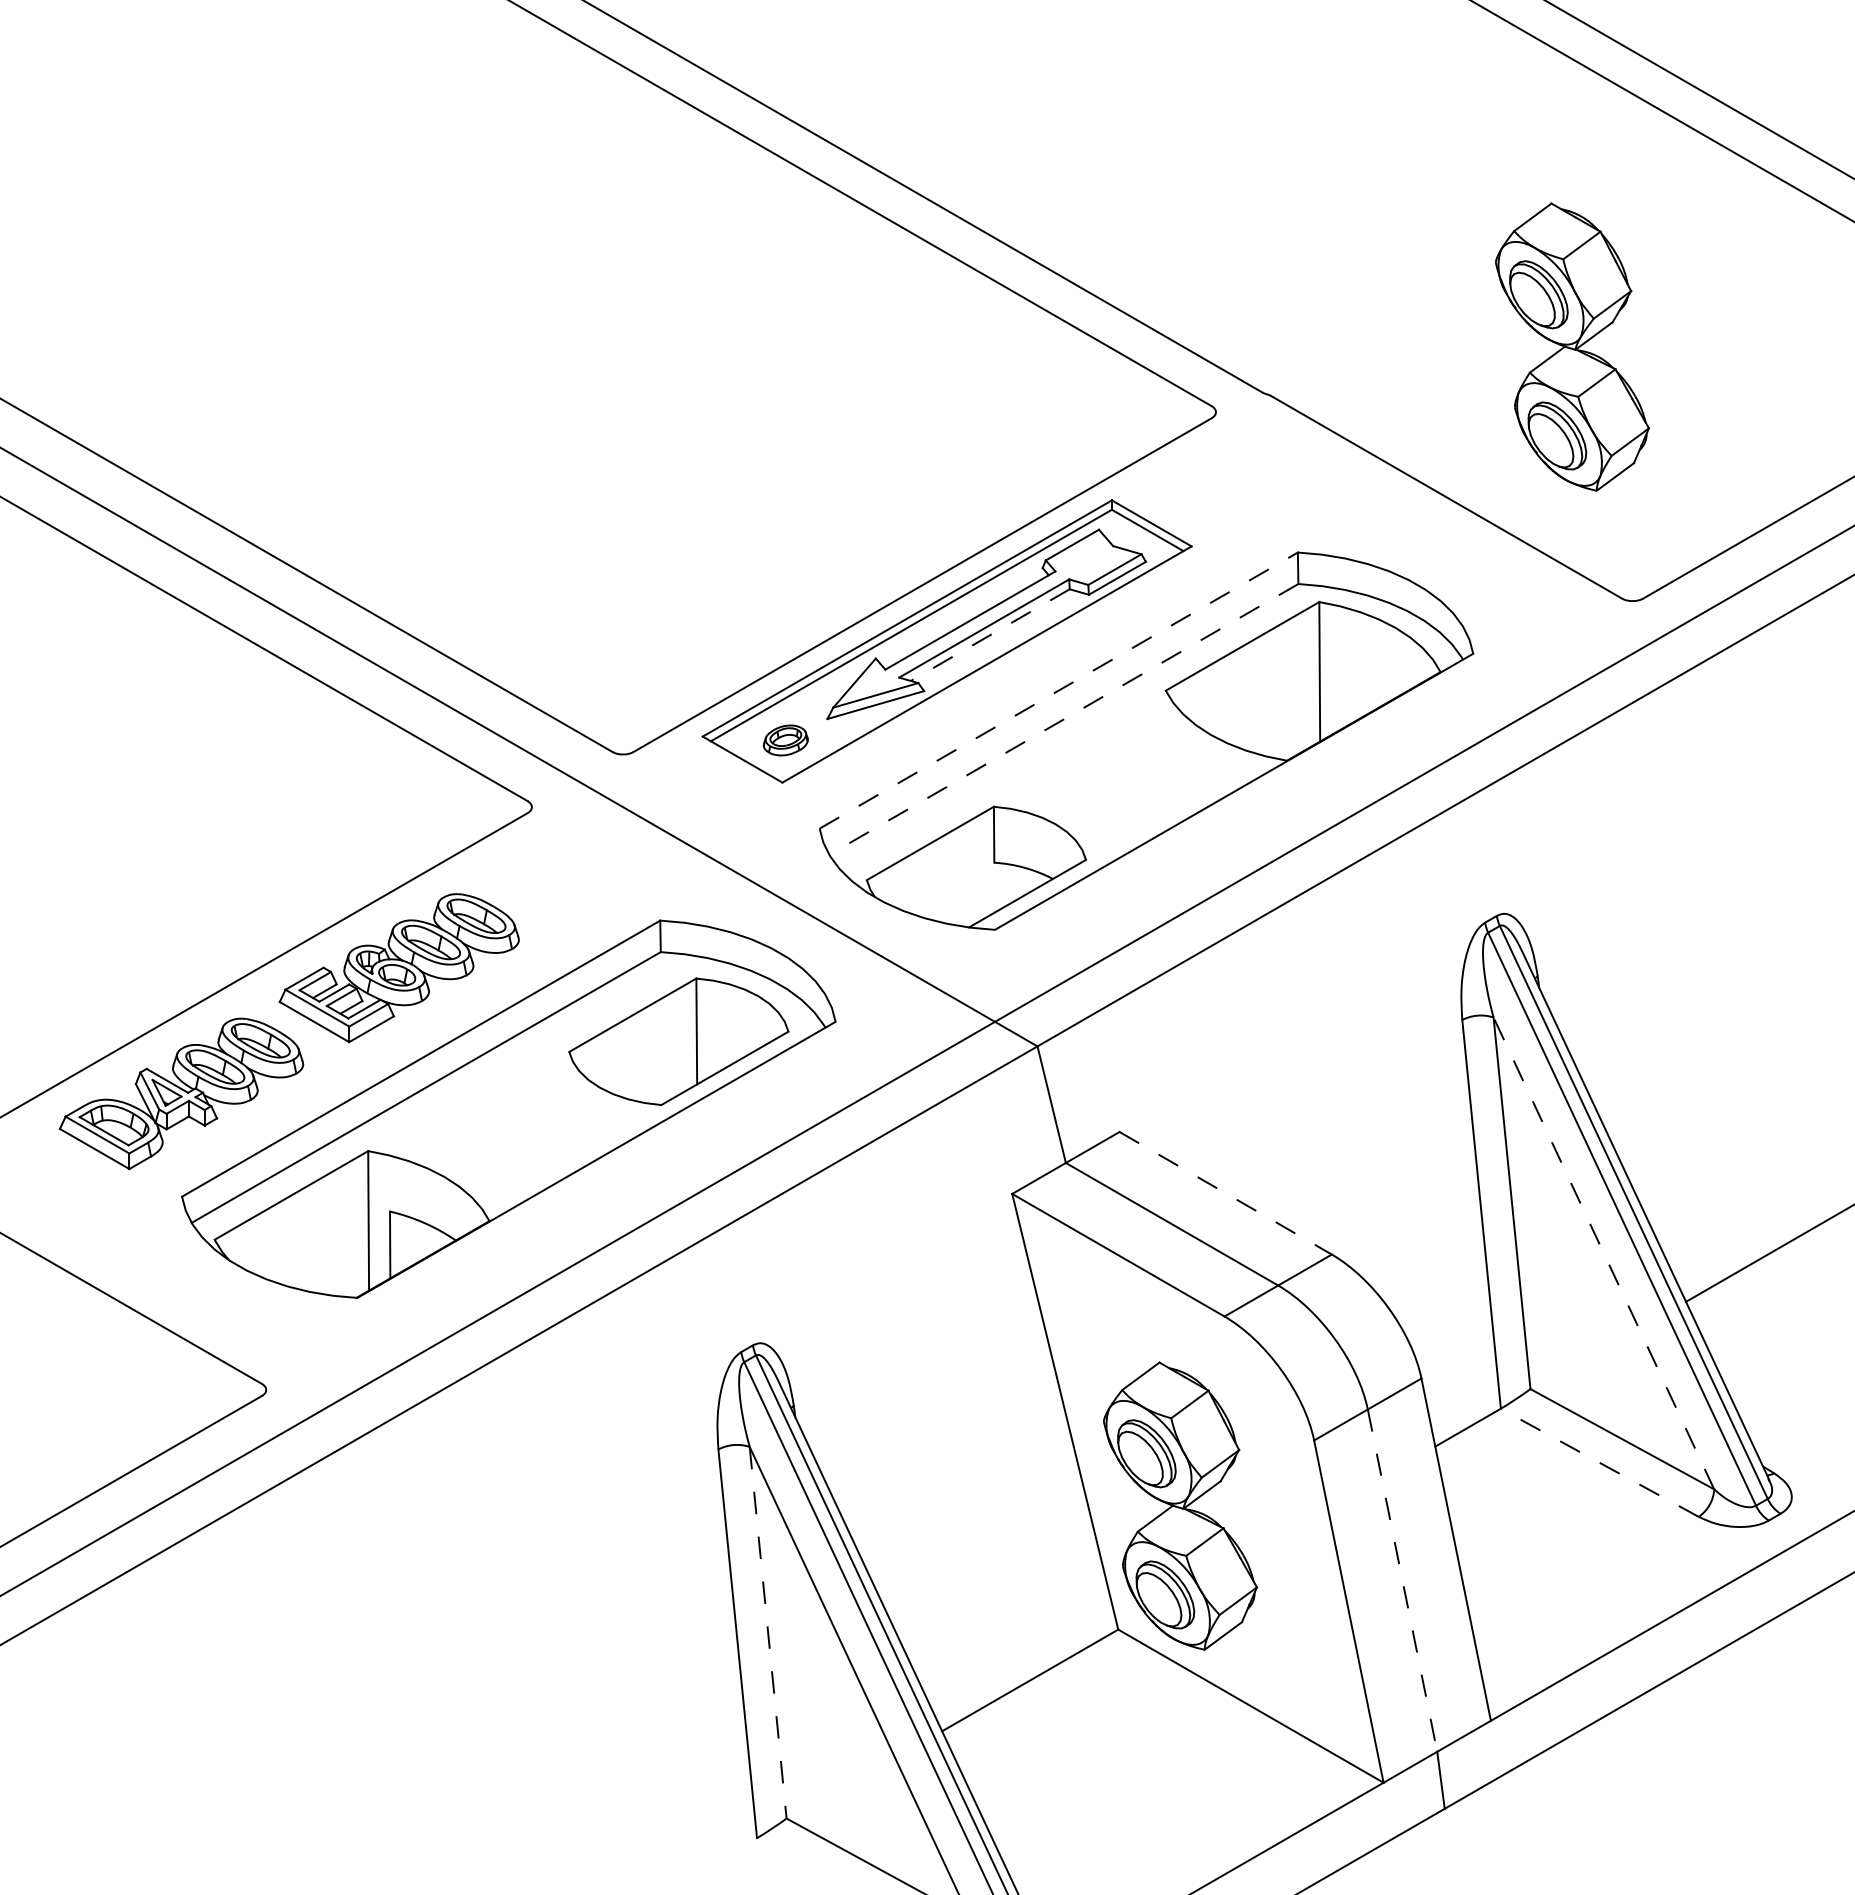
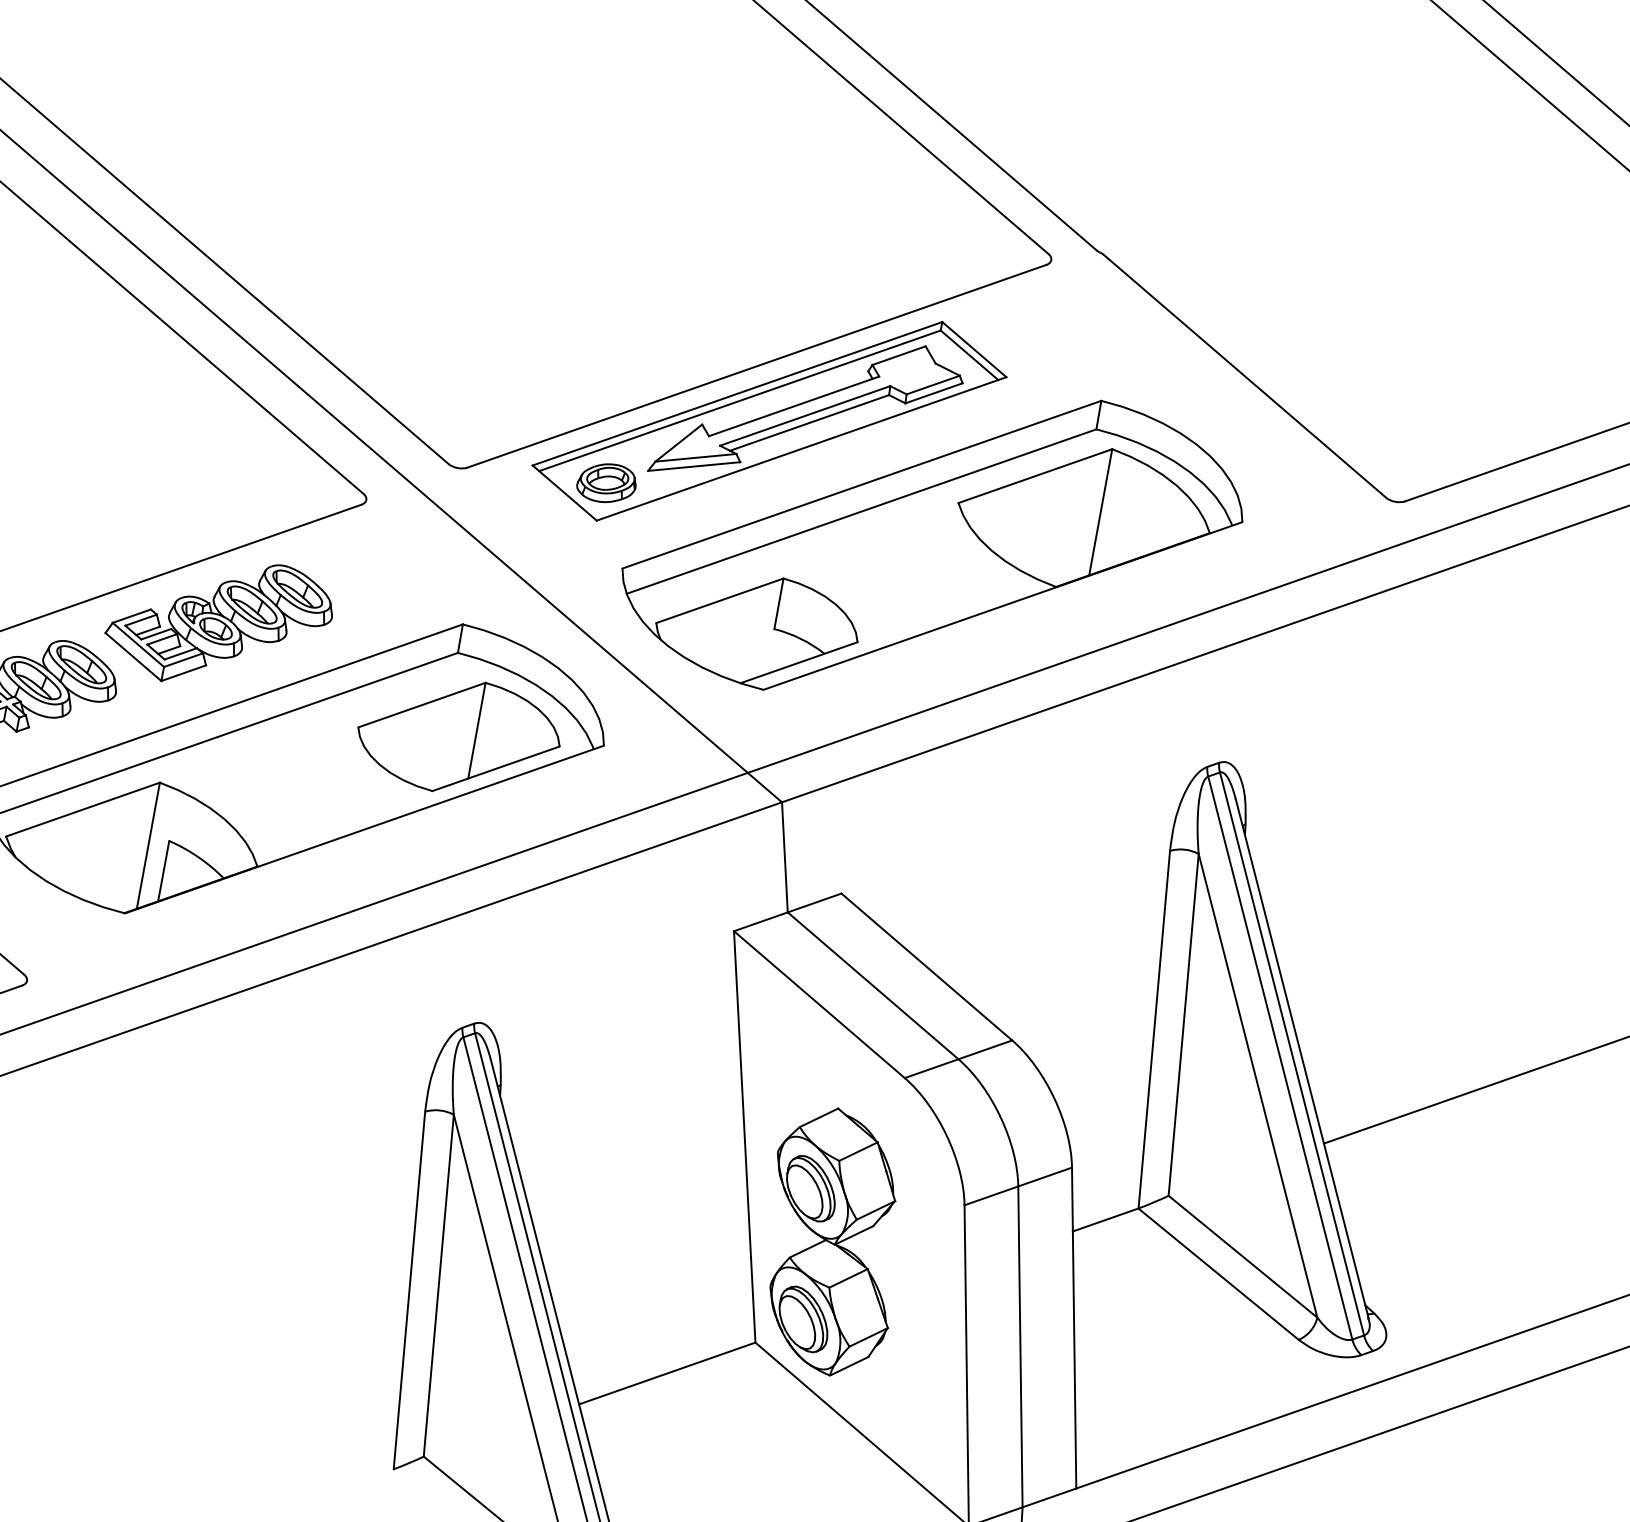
part: (1572, 346) -> (1384, 261), removed
line: (990, 635) -> (809, 423), dashed -> solid
line: (1059, 690) -> (862, 484), dashed -> solid
line: (1063, 719) -> (861, 511), dashed -> solid
part: (785, 740) -> (606, 483), size x1.43
line: (1225, 1193) -> (926, 967), dashed -> solid
line: (1603, 1252) -> (1257, 1084), dashed -> solid
line: (1599, 1462) -> (1218, 1273), dashed -> solid
line: (1402, 1580) -> (1020, 1346), dashed -> solid
line: (768, 1632) -> (439, 1285), dashed -> solid

